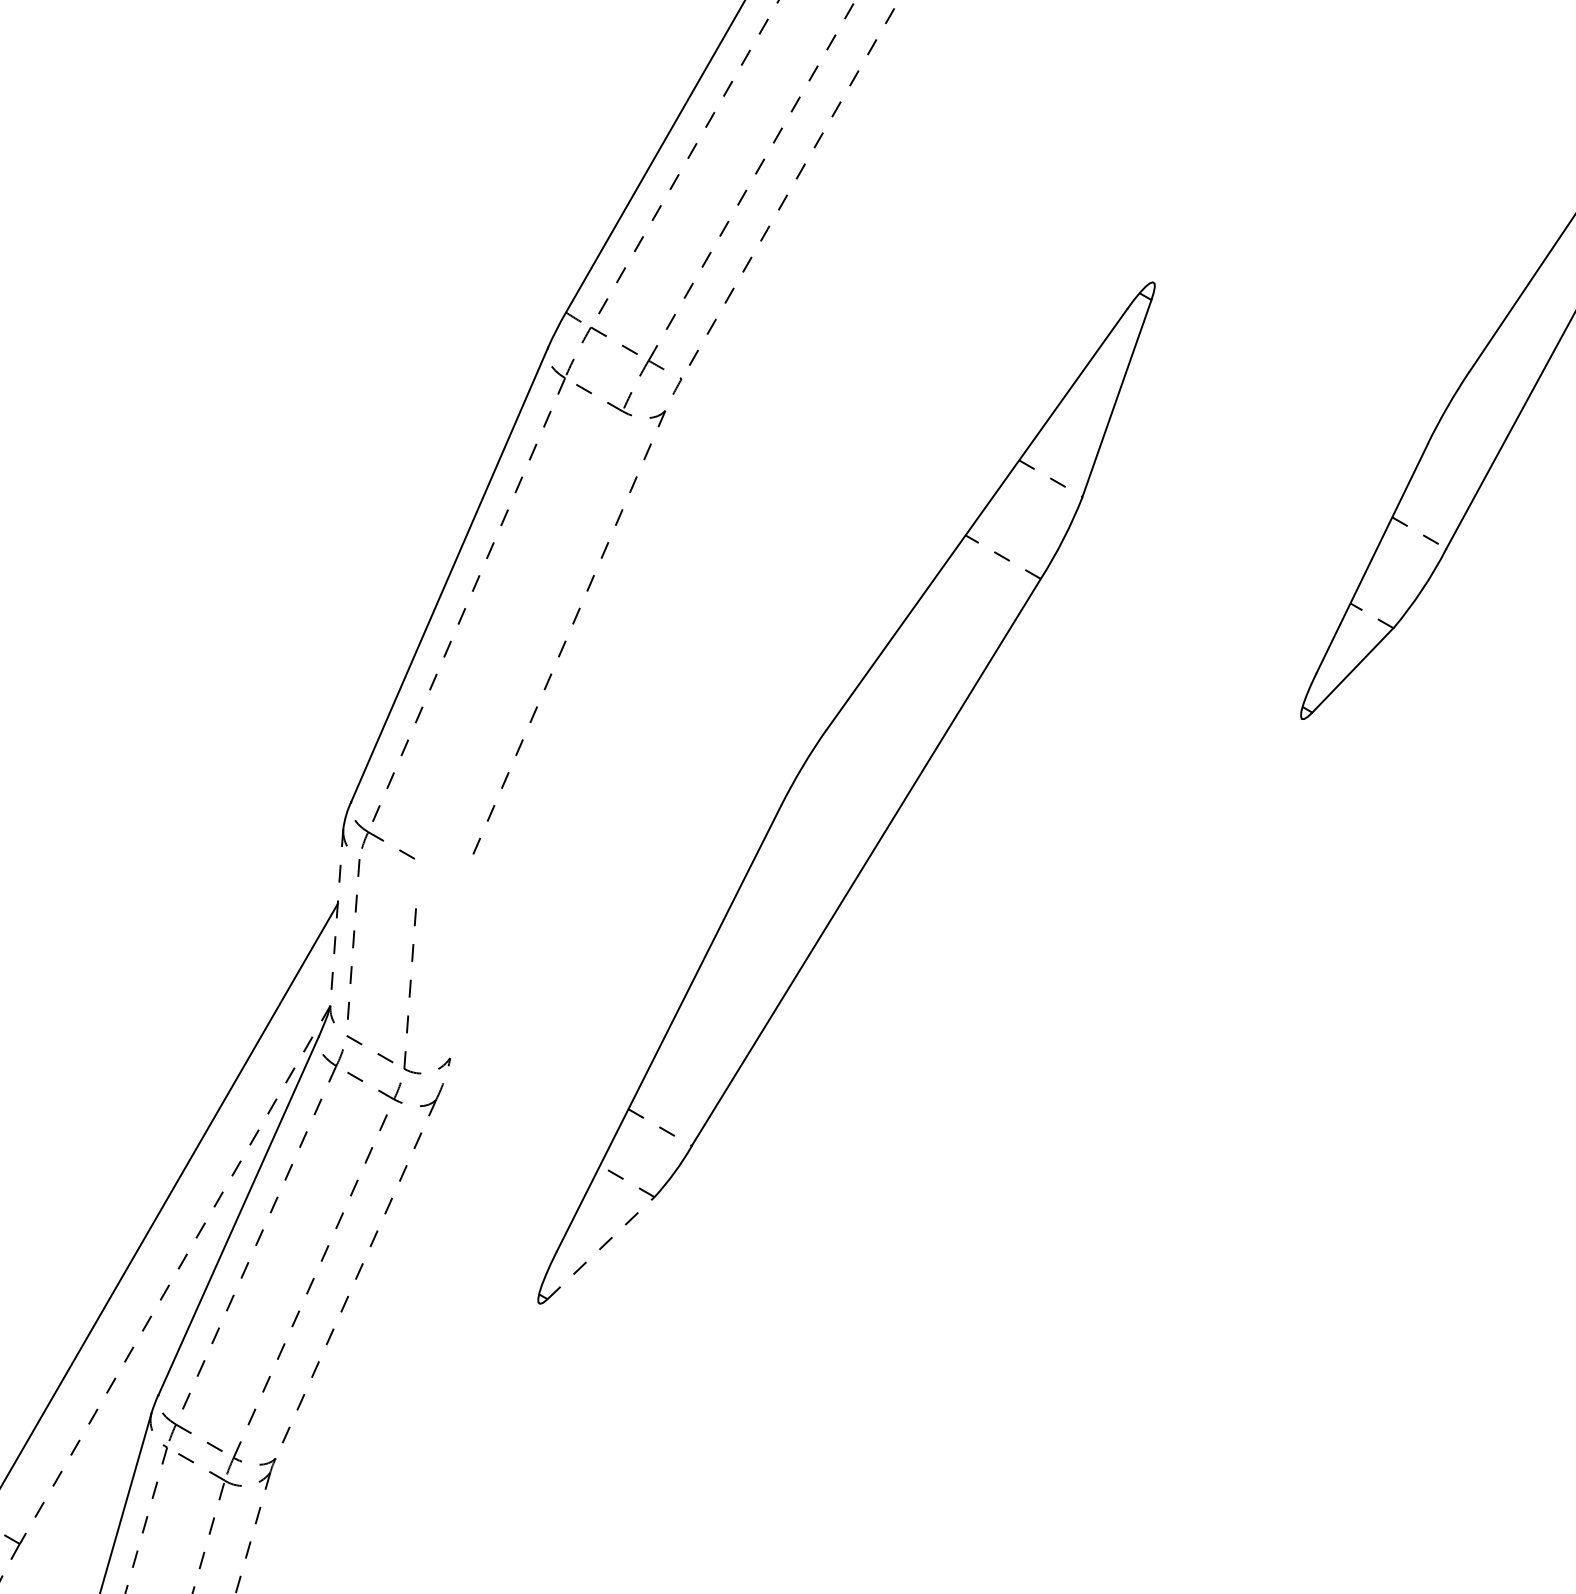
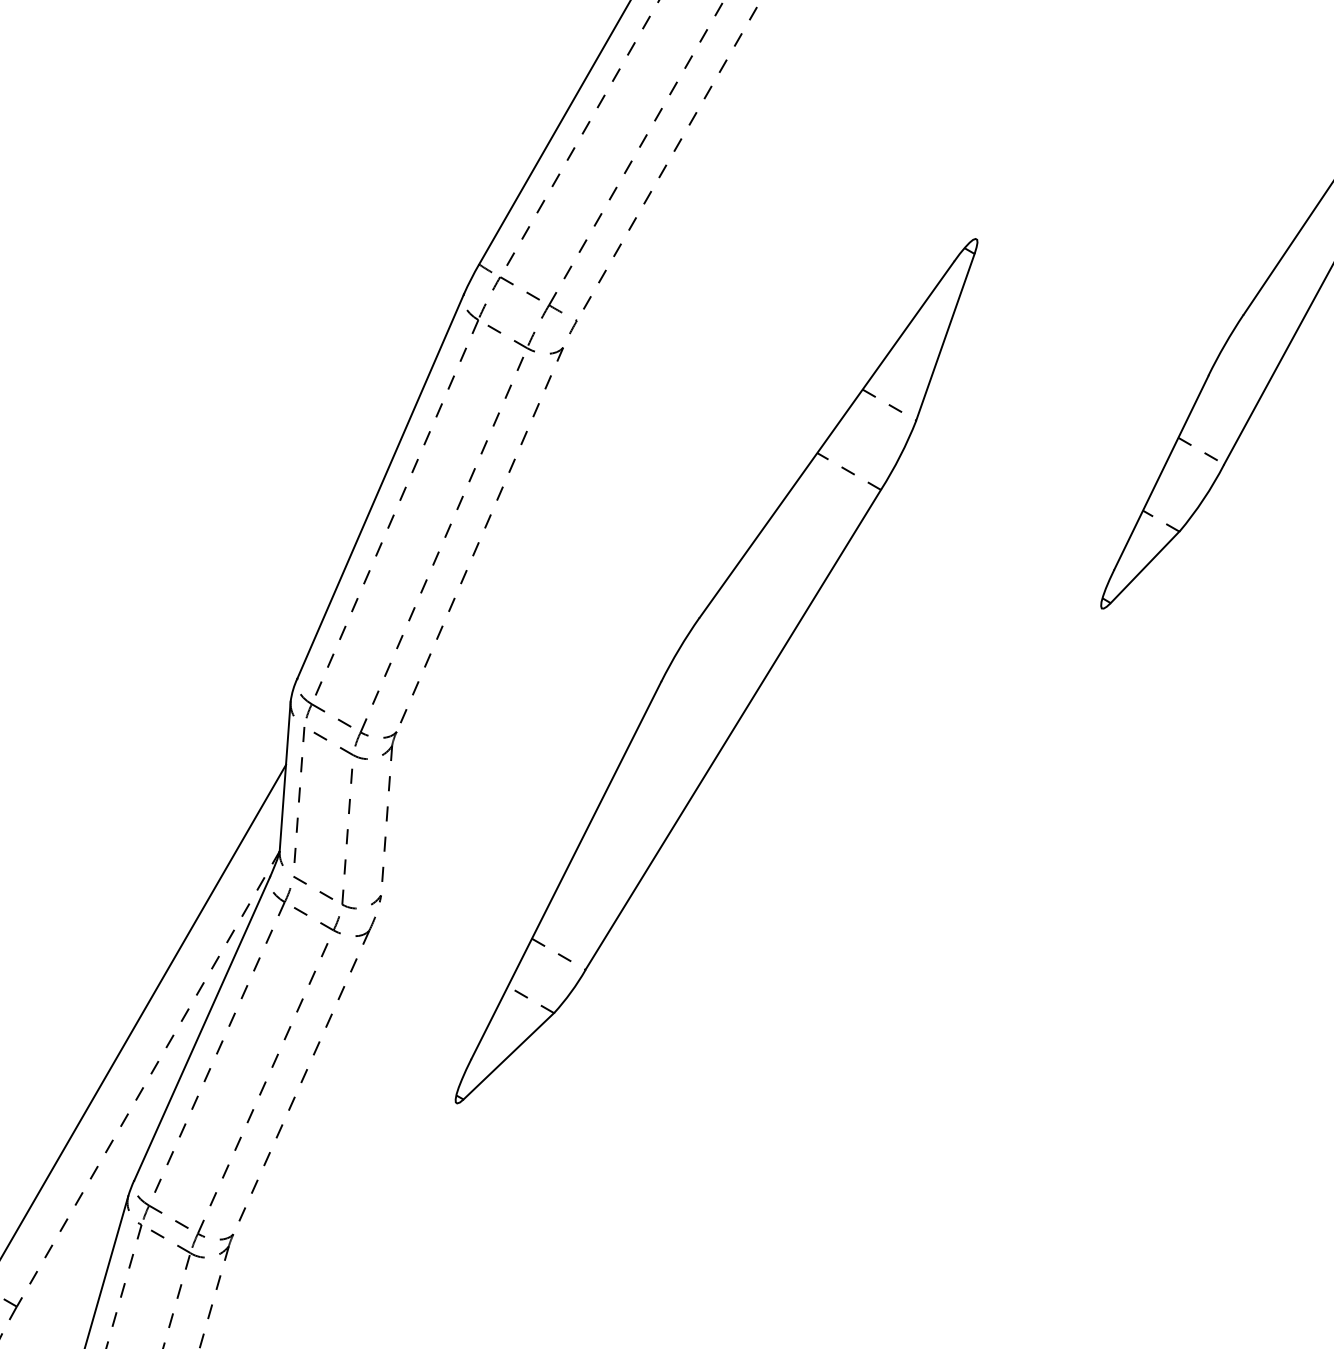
part: (486, 728) -> (411, 616), added
line: (336, 917) -> (284, 776), dashed -> solid
line: (601, 1248) -> (509, 1056), dashed -> solid

